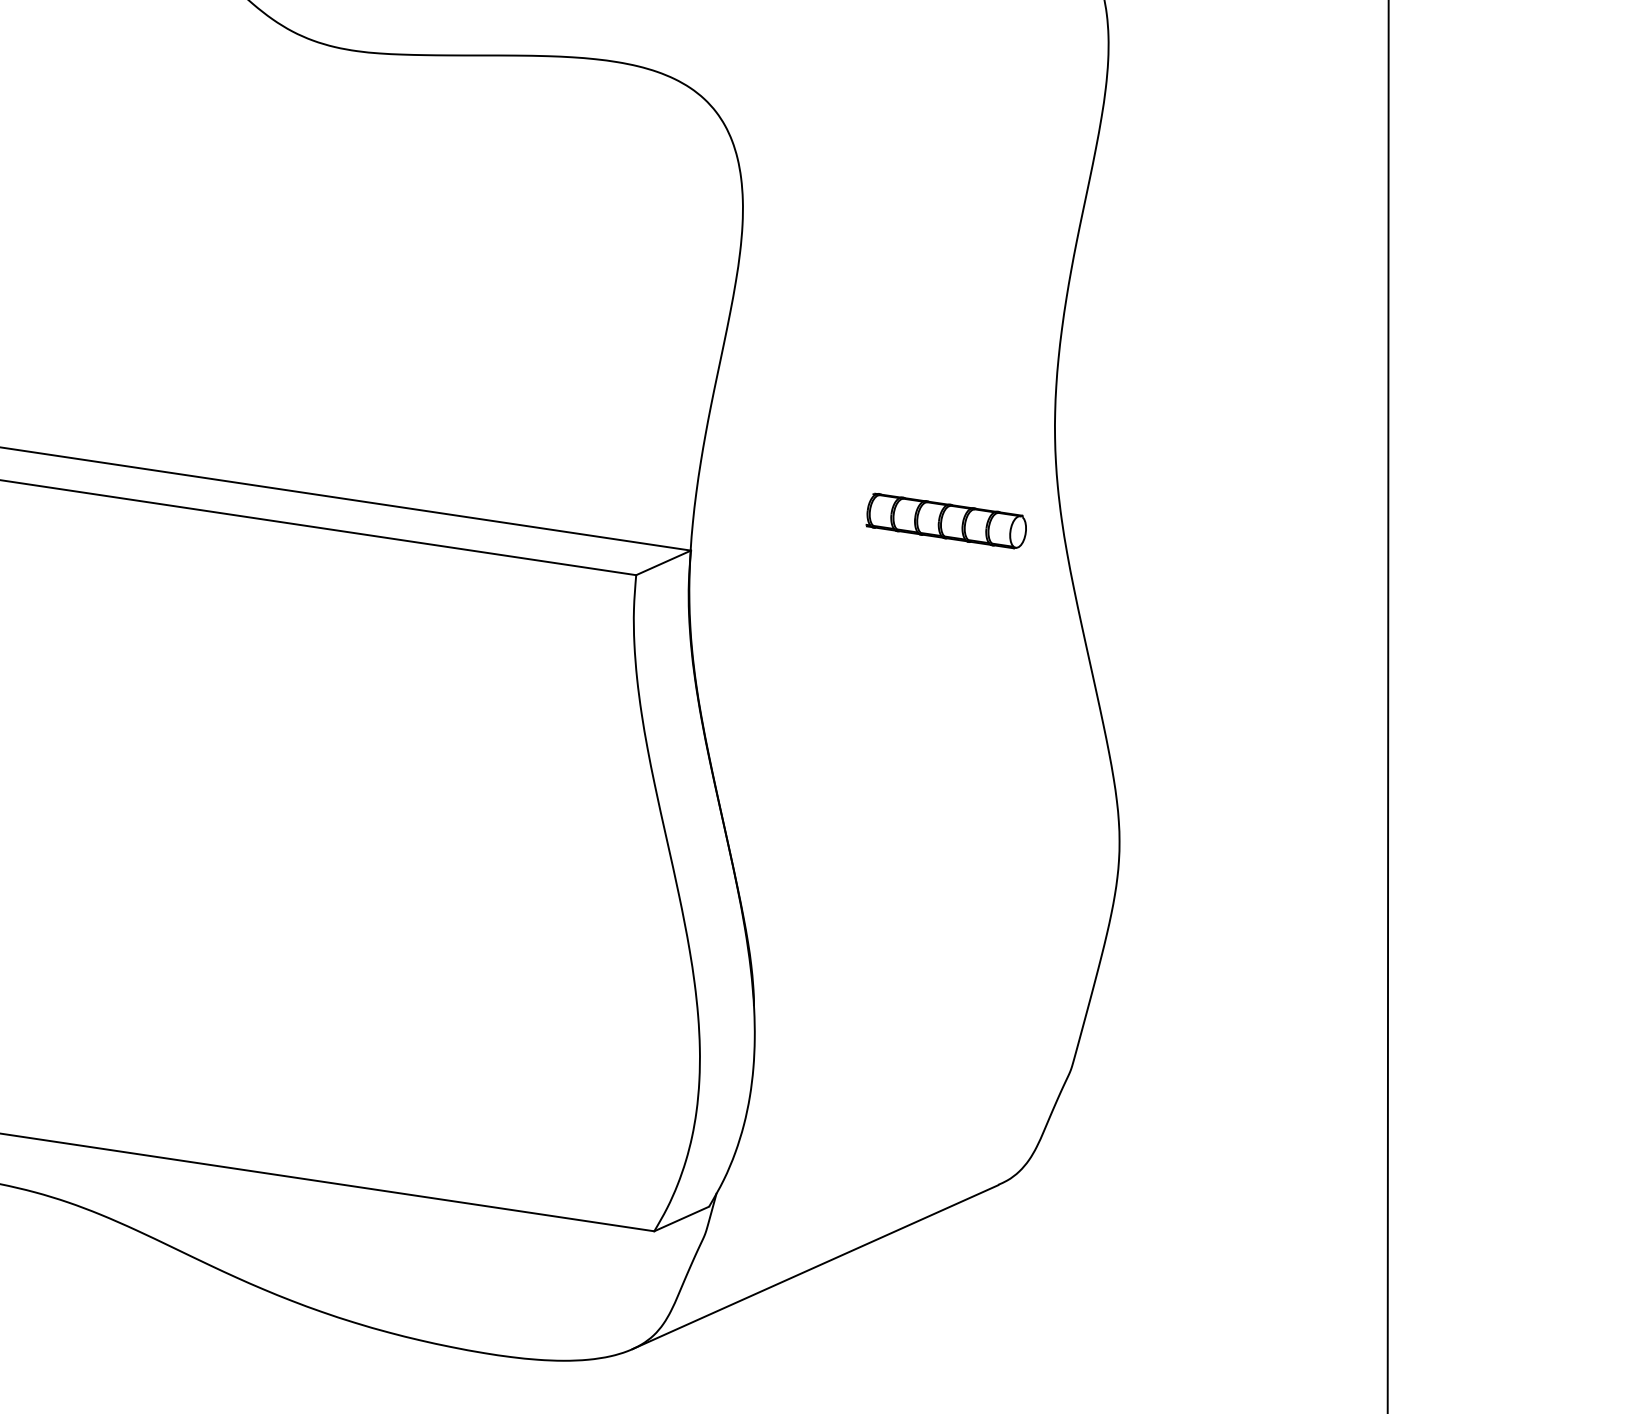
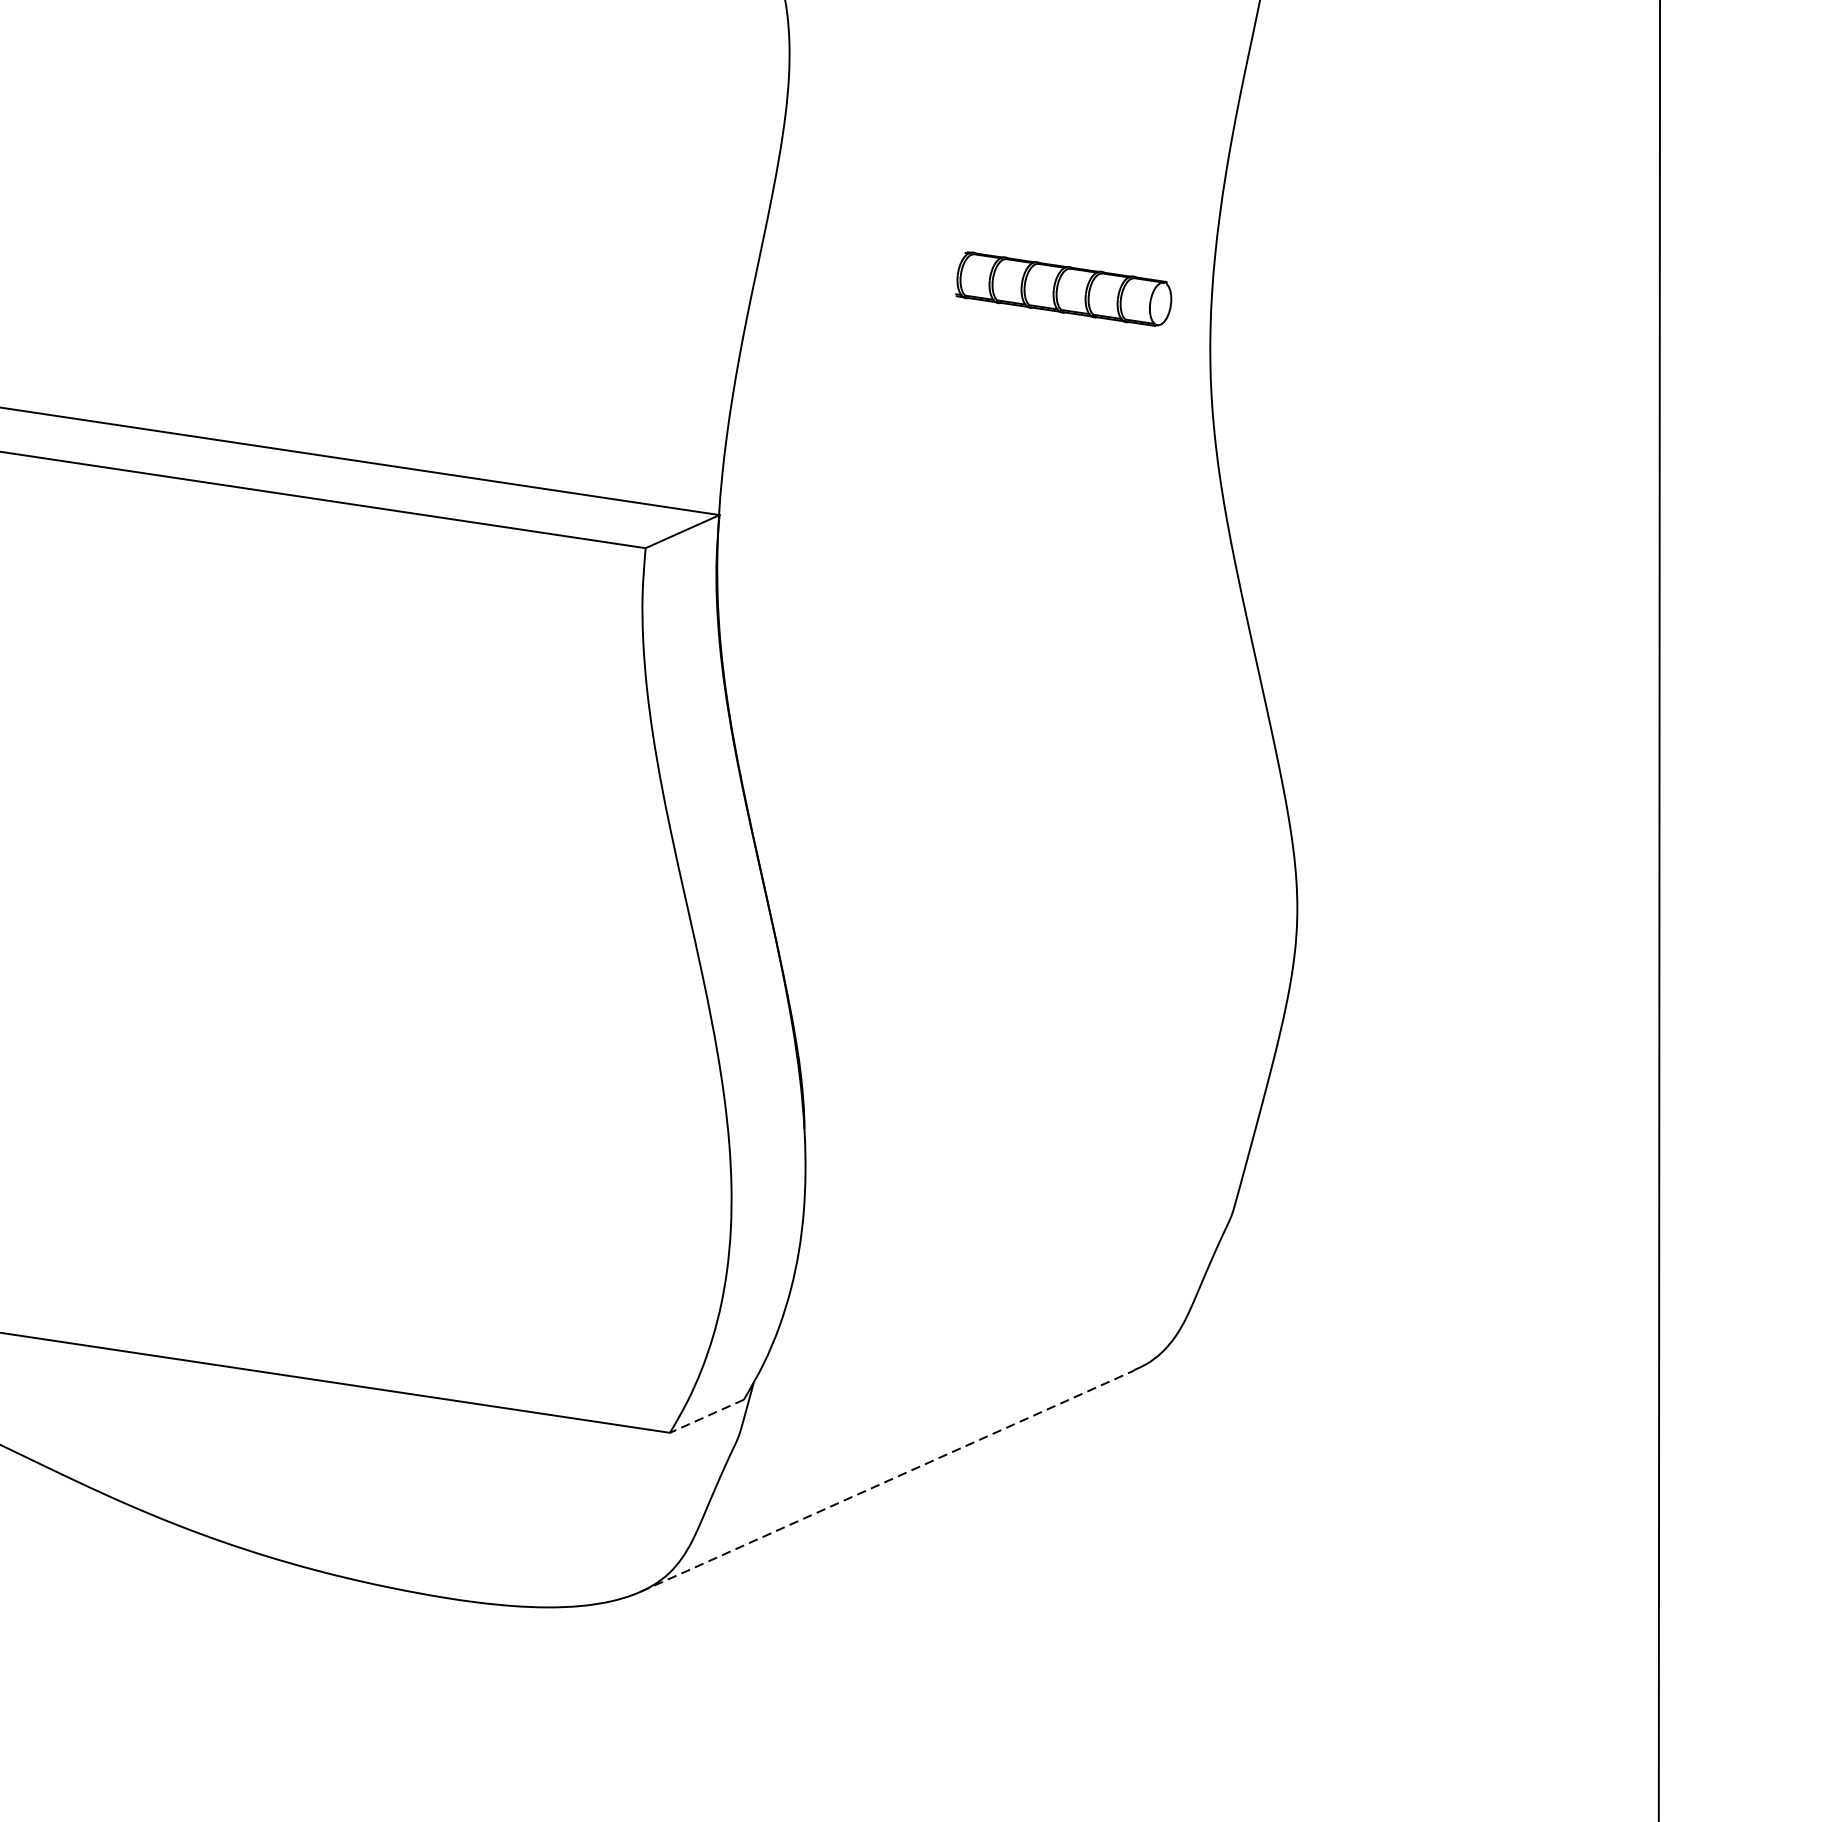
part: (945, 520) -> (1062, 288), moved
line: (681, 1219) -> (706, 1416), solid -> dashed
line: (815, 1266) -> (887, 1480), solid -> dashed

